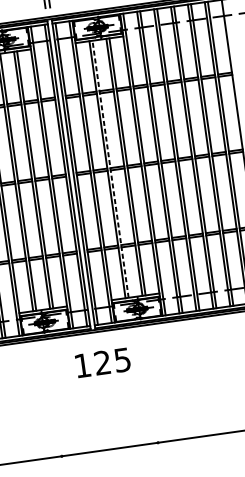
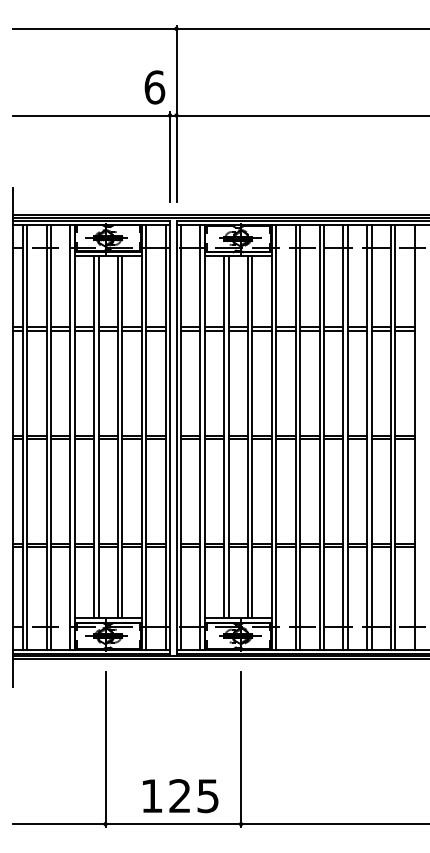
line: (110, 169) -> (228, 437), dashed -> solid
text: (103, 363) -> (180, 796), moved
line: (150, 389) -> (241, 749), added
line: (54, 403) -> (105, 749), added

